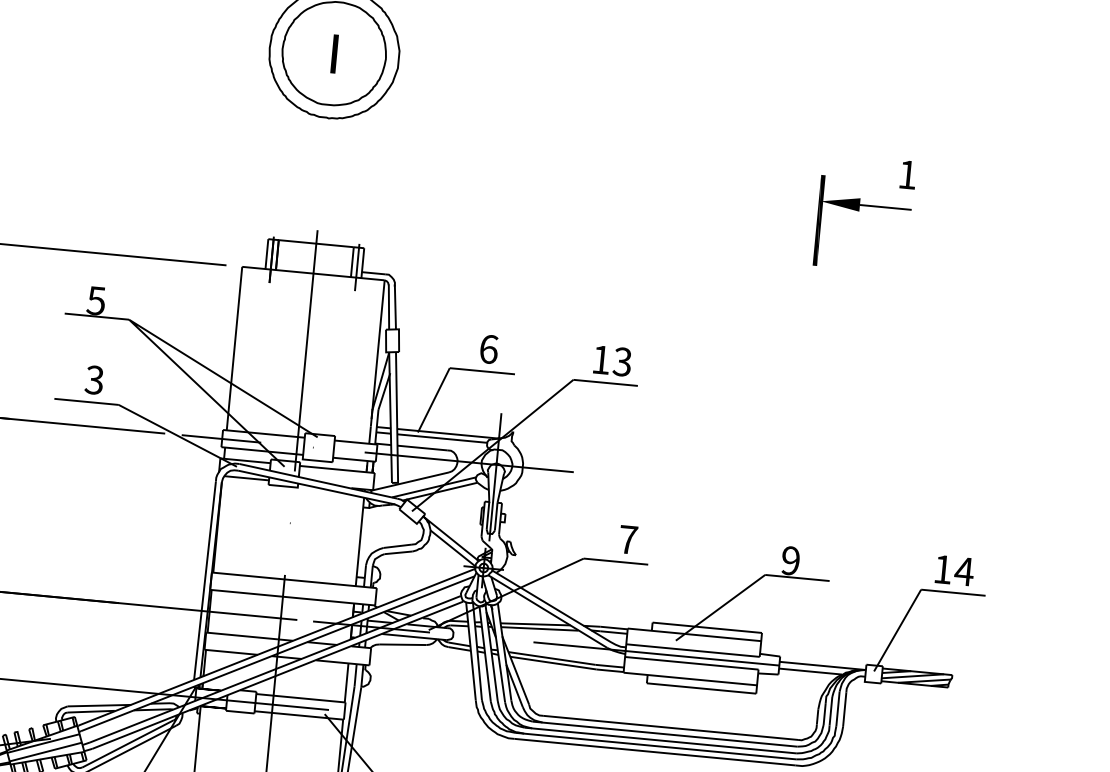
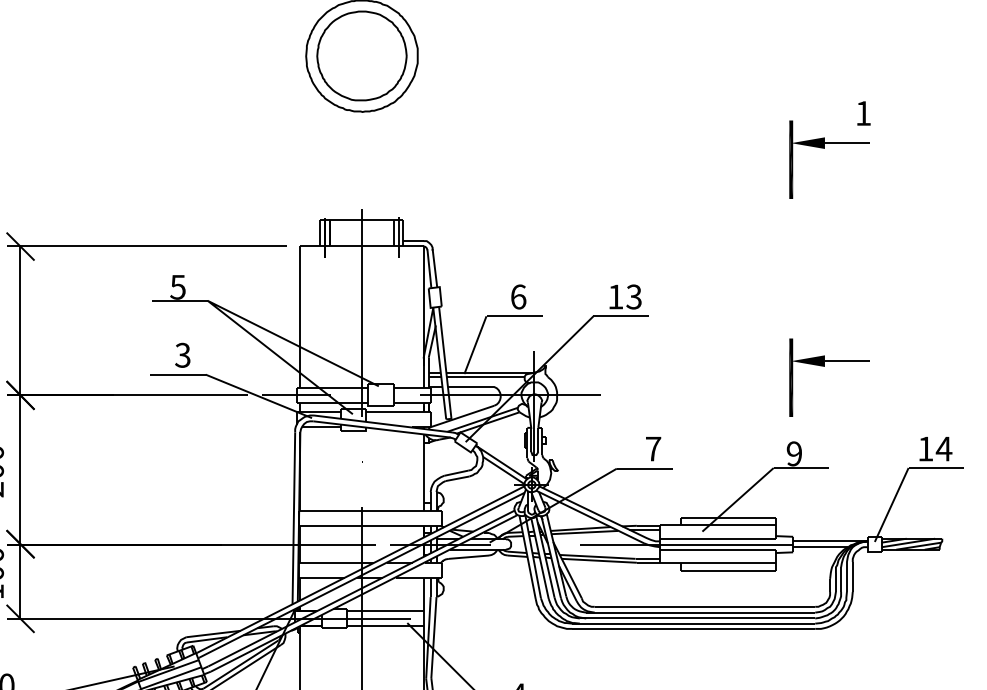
fill: (334, 54) -> (362, 56), removed
part: (835, 463) -> (824, 366), added

